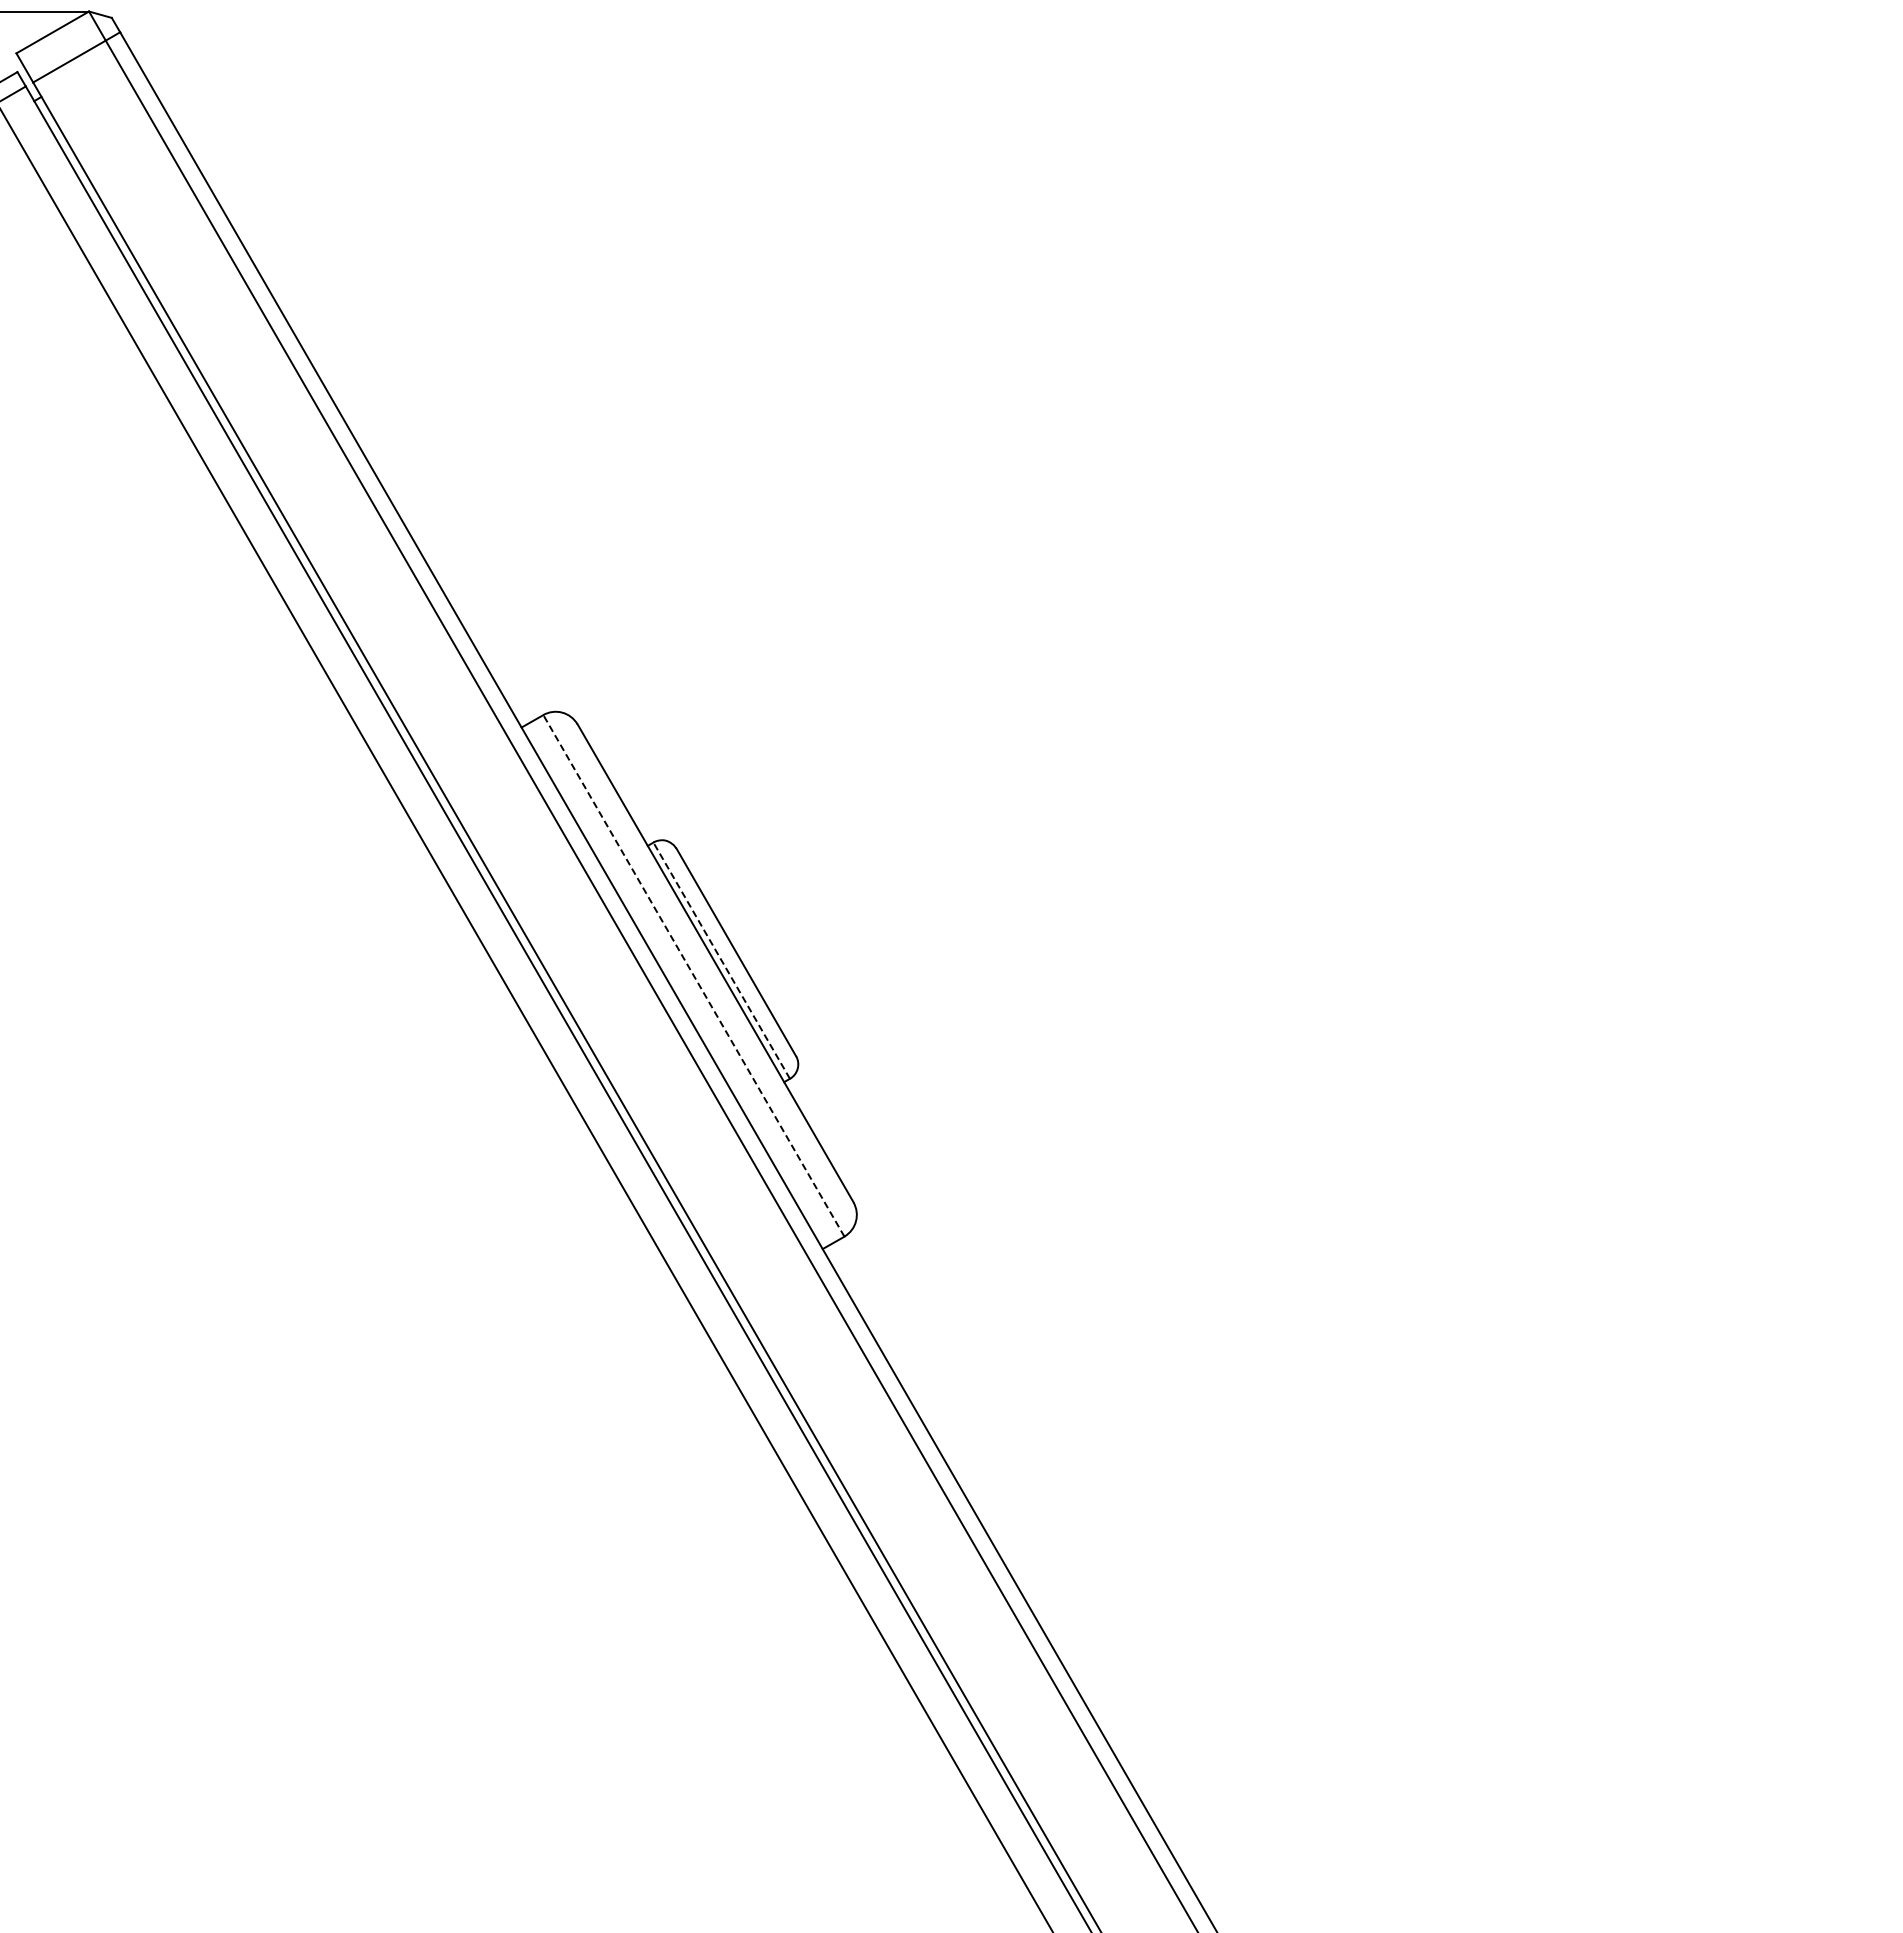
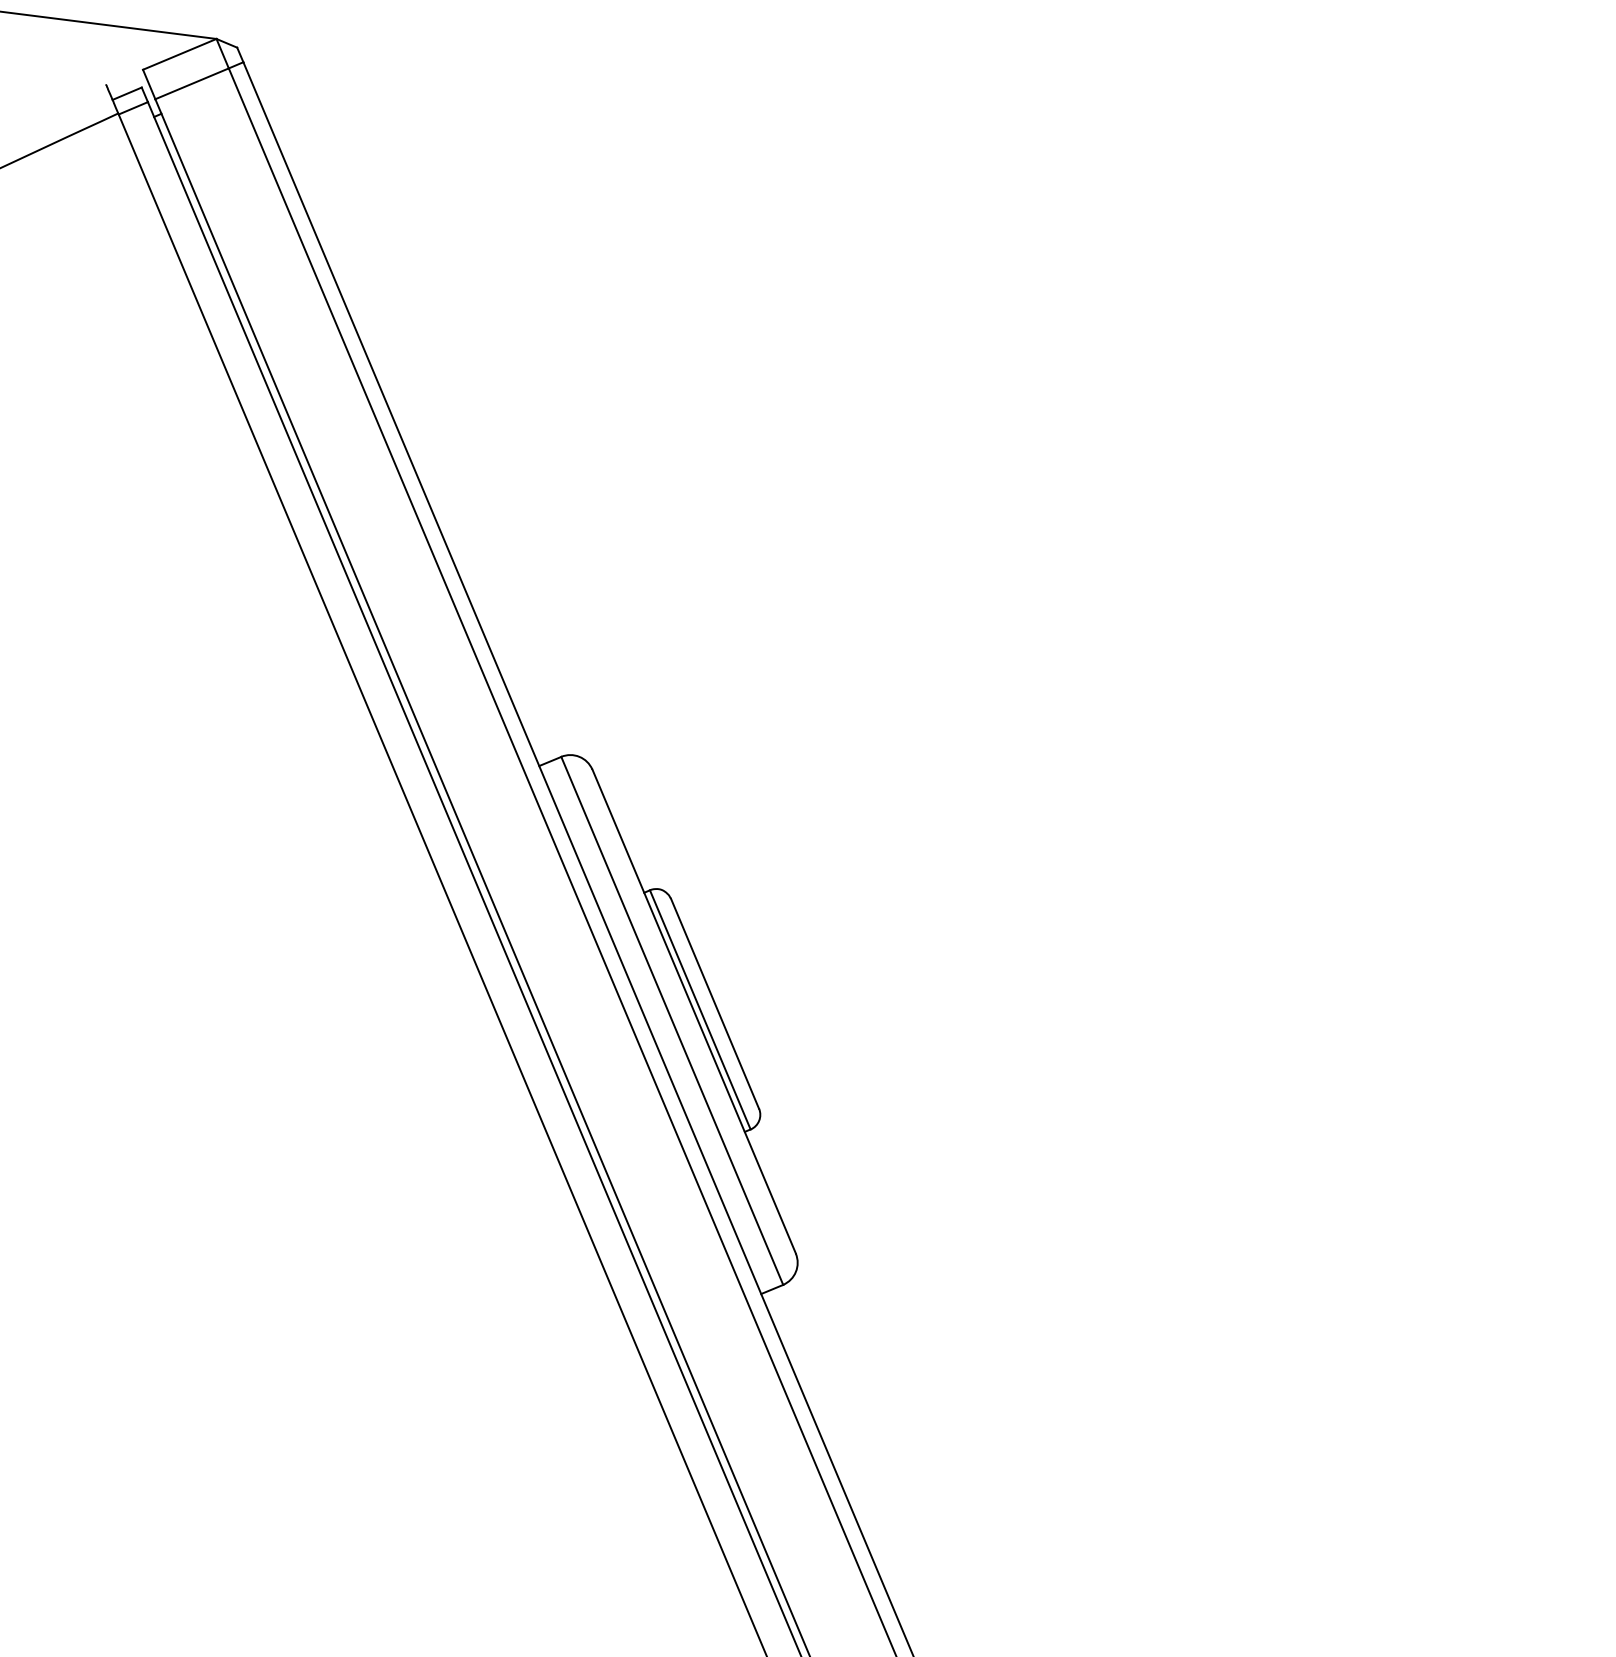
line: (721, 960) -> (700, 1009), dashed -> solid
line: (693, 975) -> (671, 1020), dashed -> solid

